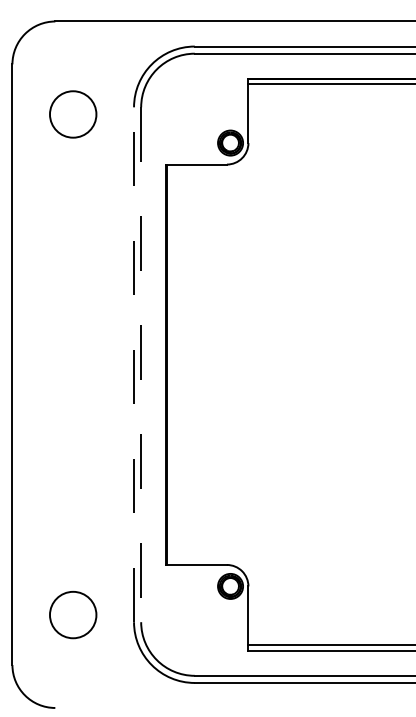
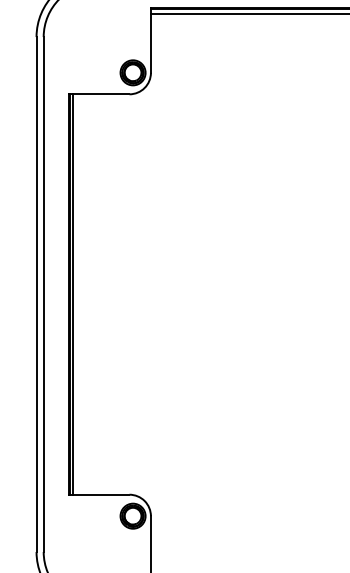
line: (133, 364) -> (36, 294), dashed -> solid
line: (170, 364) -> (73, 294), added
line: (141, 365) -> (44, 295), dashed -> solid

